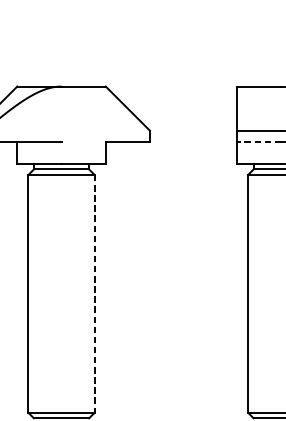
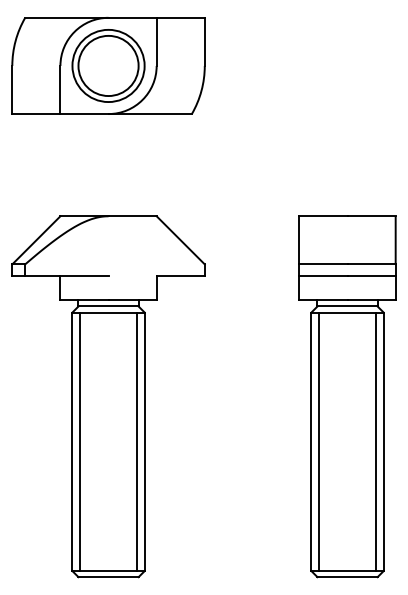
line: (259, 141) -> (323, 276), dashed -> solid
line: (34, 293) -> (79, 441), added
line: (88, 293) -> (137, 441), added
line: (254, 293) -> (318, 441), added
line: (94, 294) -> (144, 442), dashed -> solid

